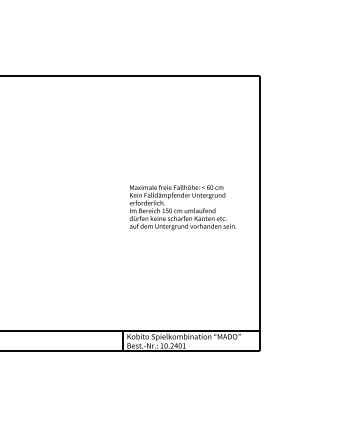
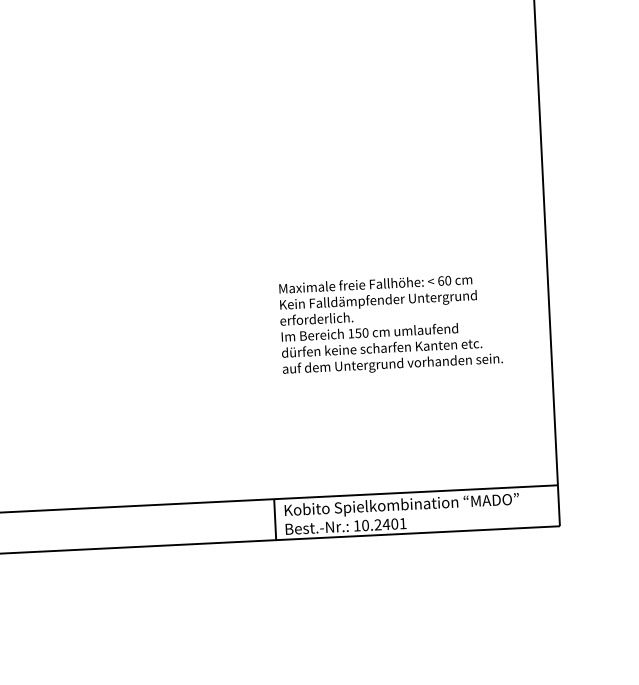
part: (182, 207) -> (389, 324), moved

